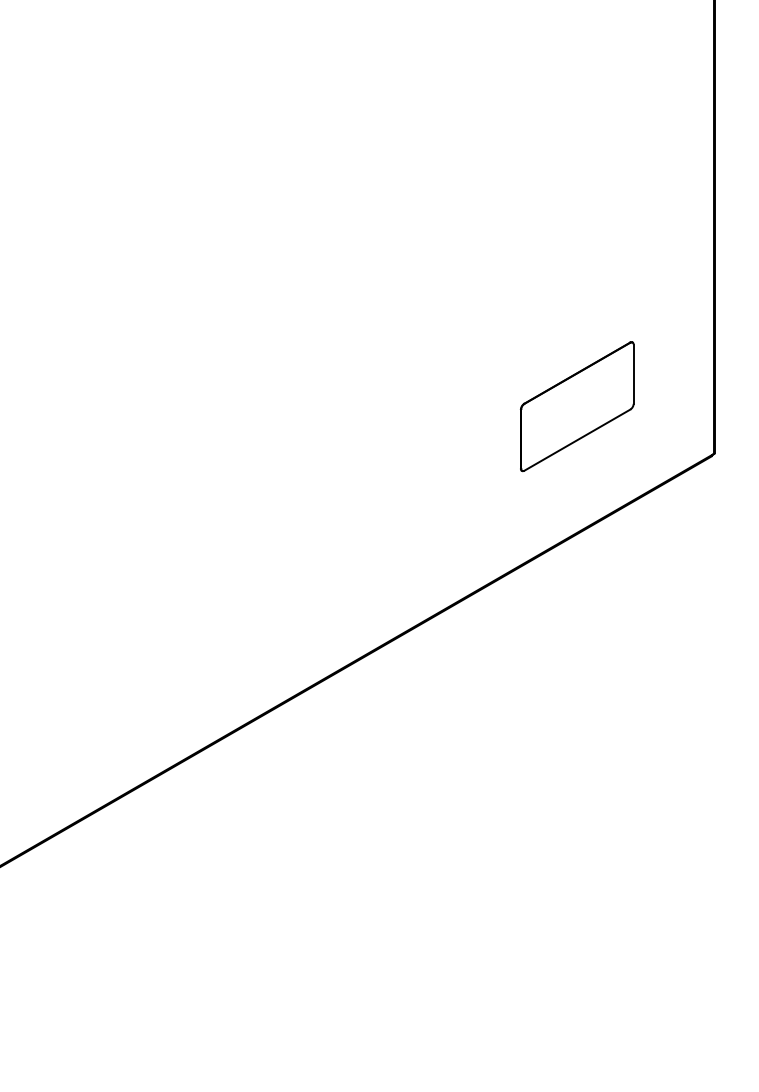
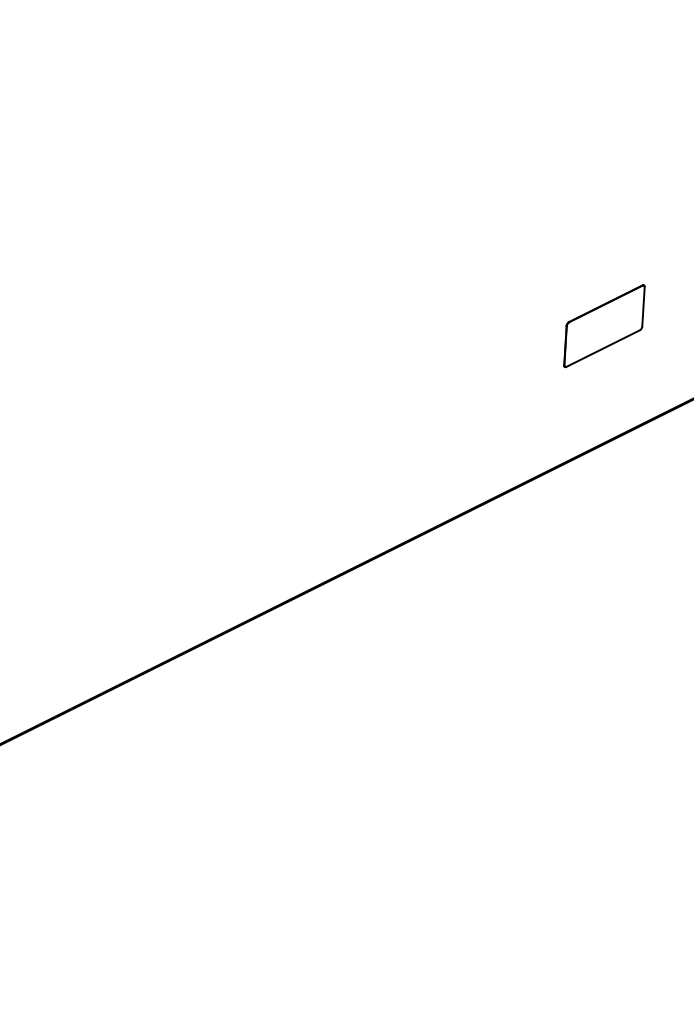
part: (577, 406) -> (604, 325), size x0.7

